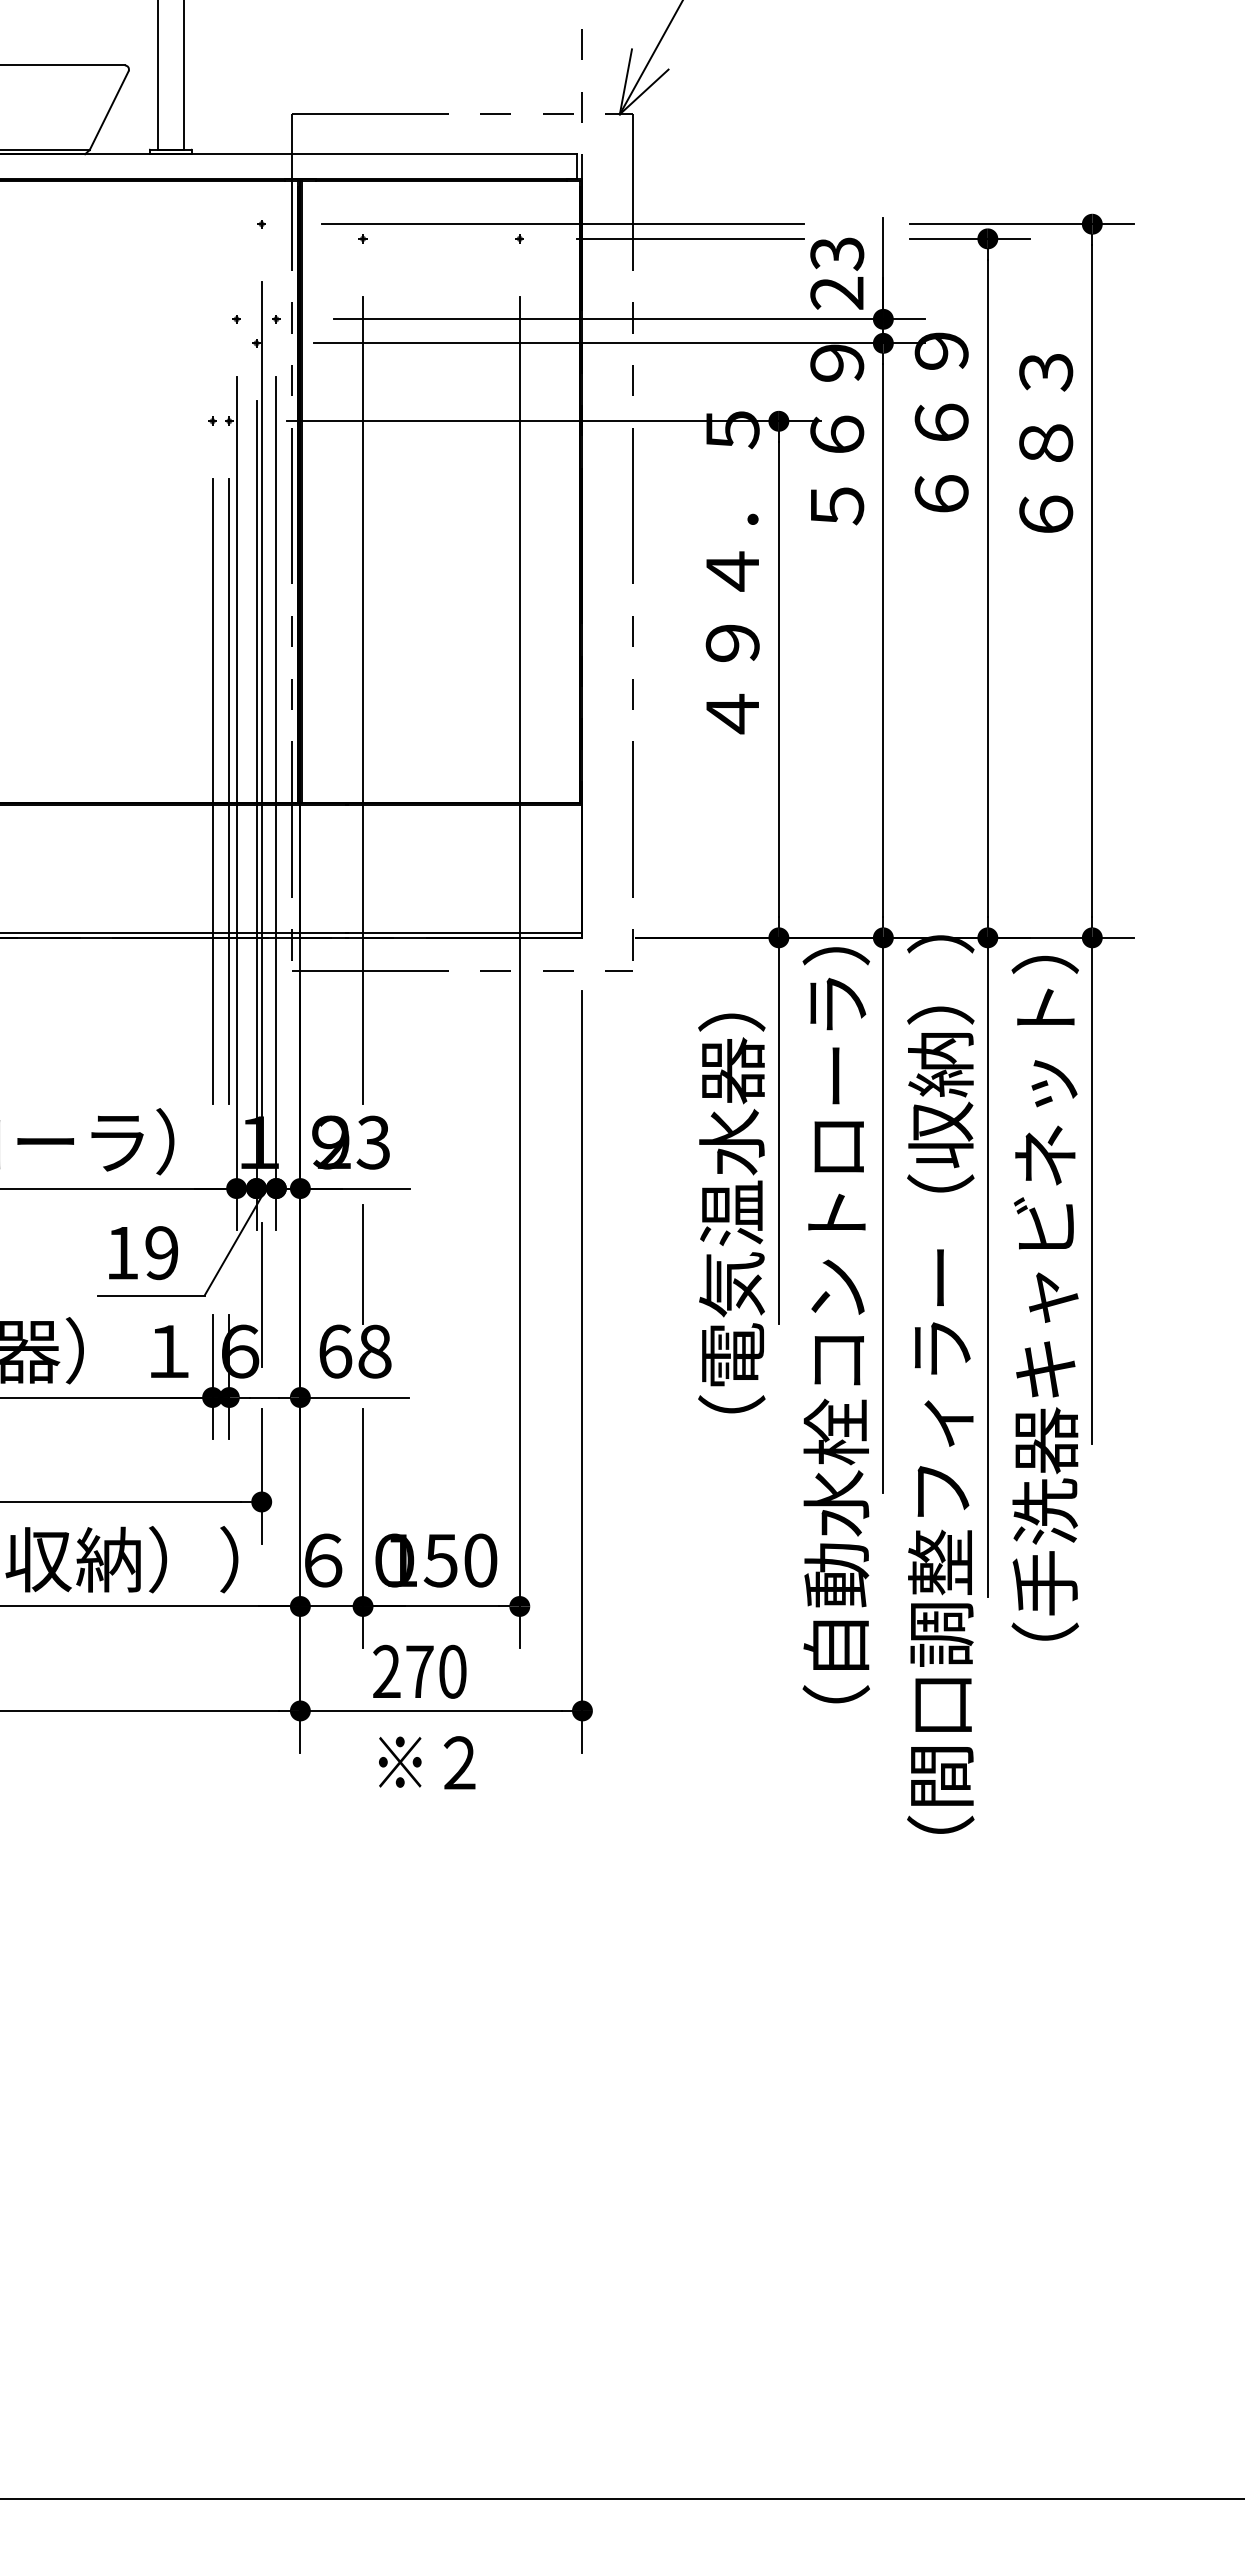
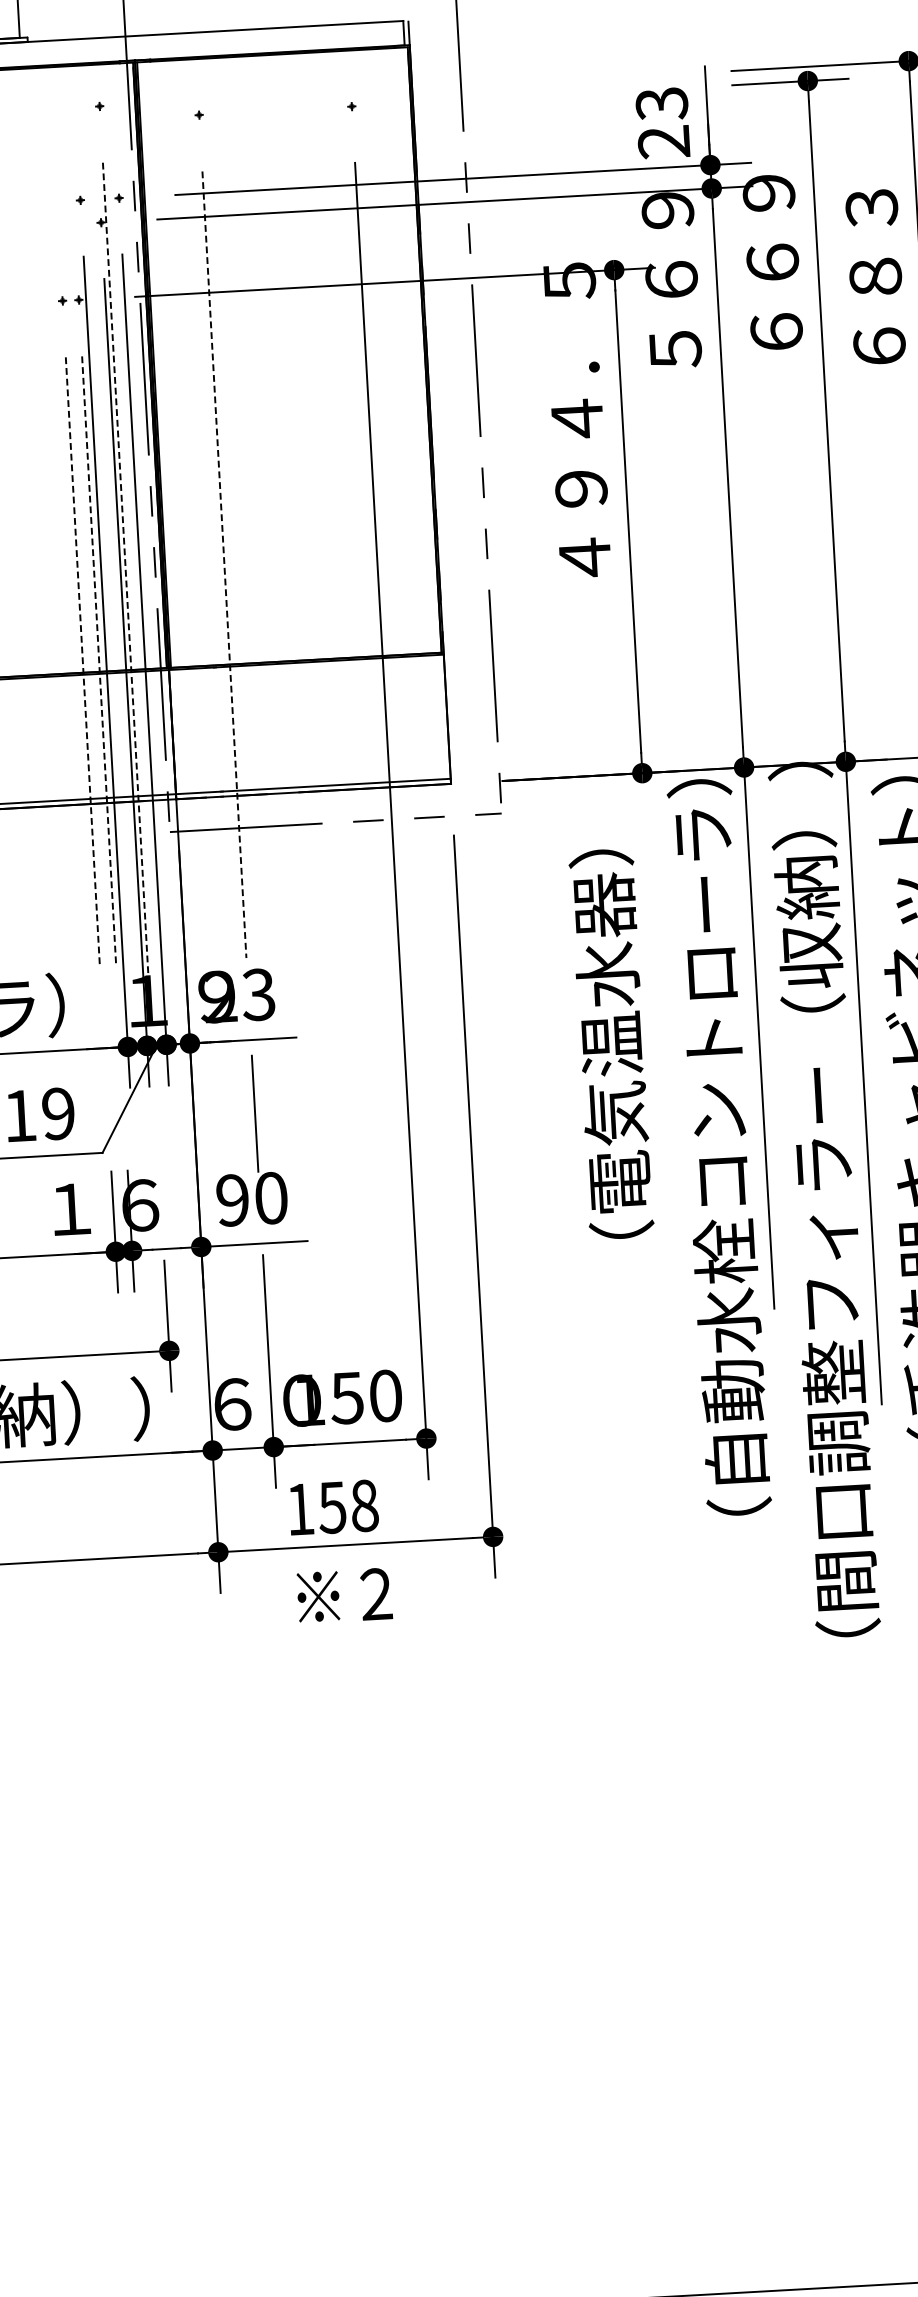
line: (562, 224) -> (392, 90), removed
line: (690, 238) -> (518, 96), removed
line: (363, 700) -> (224, 564), solid -> dashed
line: (261, 720) -> (126, 589), solid -> dashed
line: (212, 791) -> (82, 661), solid -> dashed
line: (229, 791) -> (99, 660), solid -> dashed
line: (778, 1130) -> (652, 960), removed
line: (261, 1295) -> (157, 1149), removed
text: (355, 1351) -> (252, 1199), 68 -> 90
text: (419, 1671) -> (332, 1507), 270 -> 158

